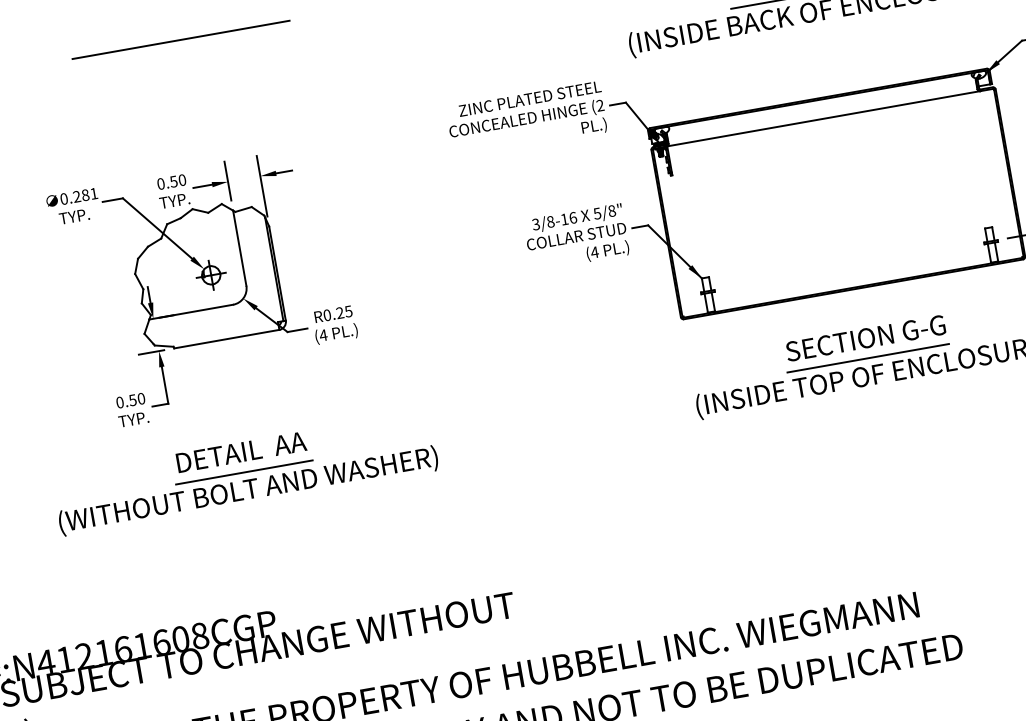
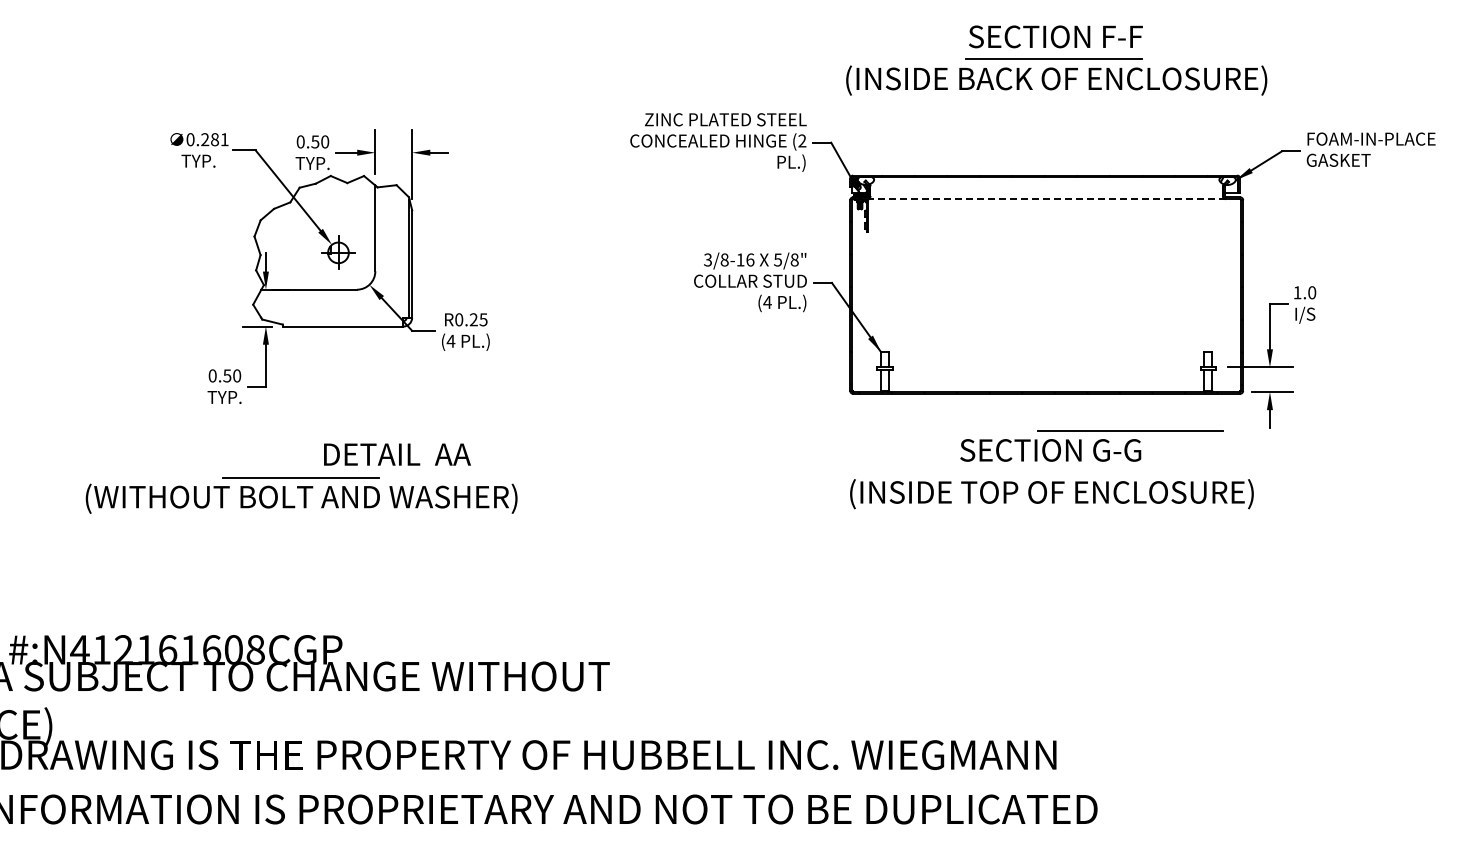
line: (823, 119) -> (1046, 199), solid -> dashed
line: (868, 357) -> (1130, 430), moved
text: (241, 452) -> (397, 454), moved
part: (247, 488) -> (301, 495), moved

